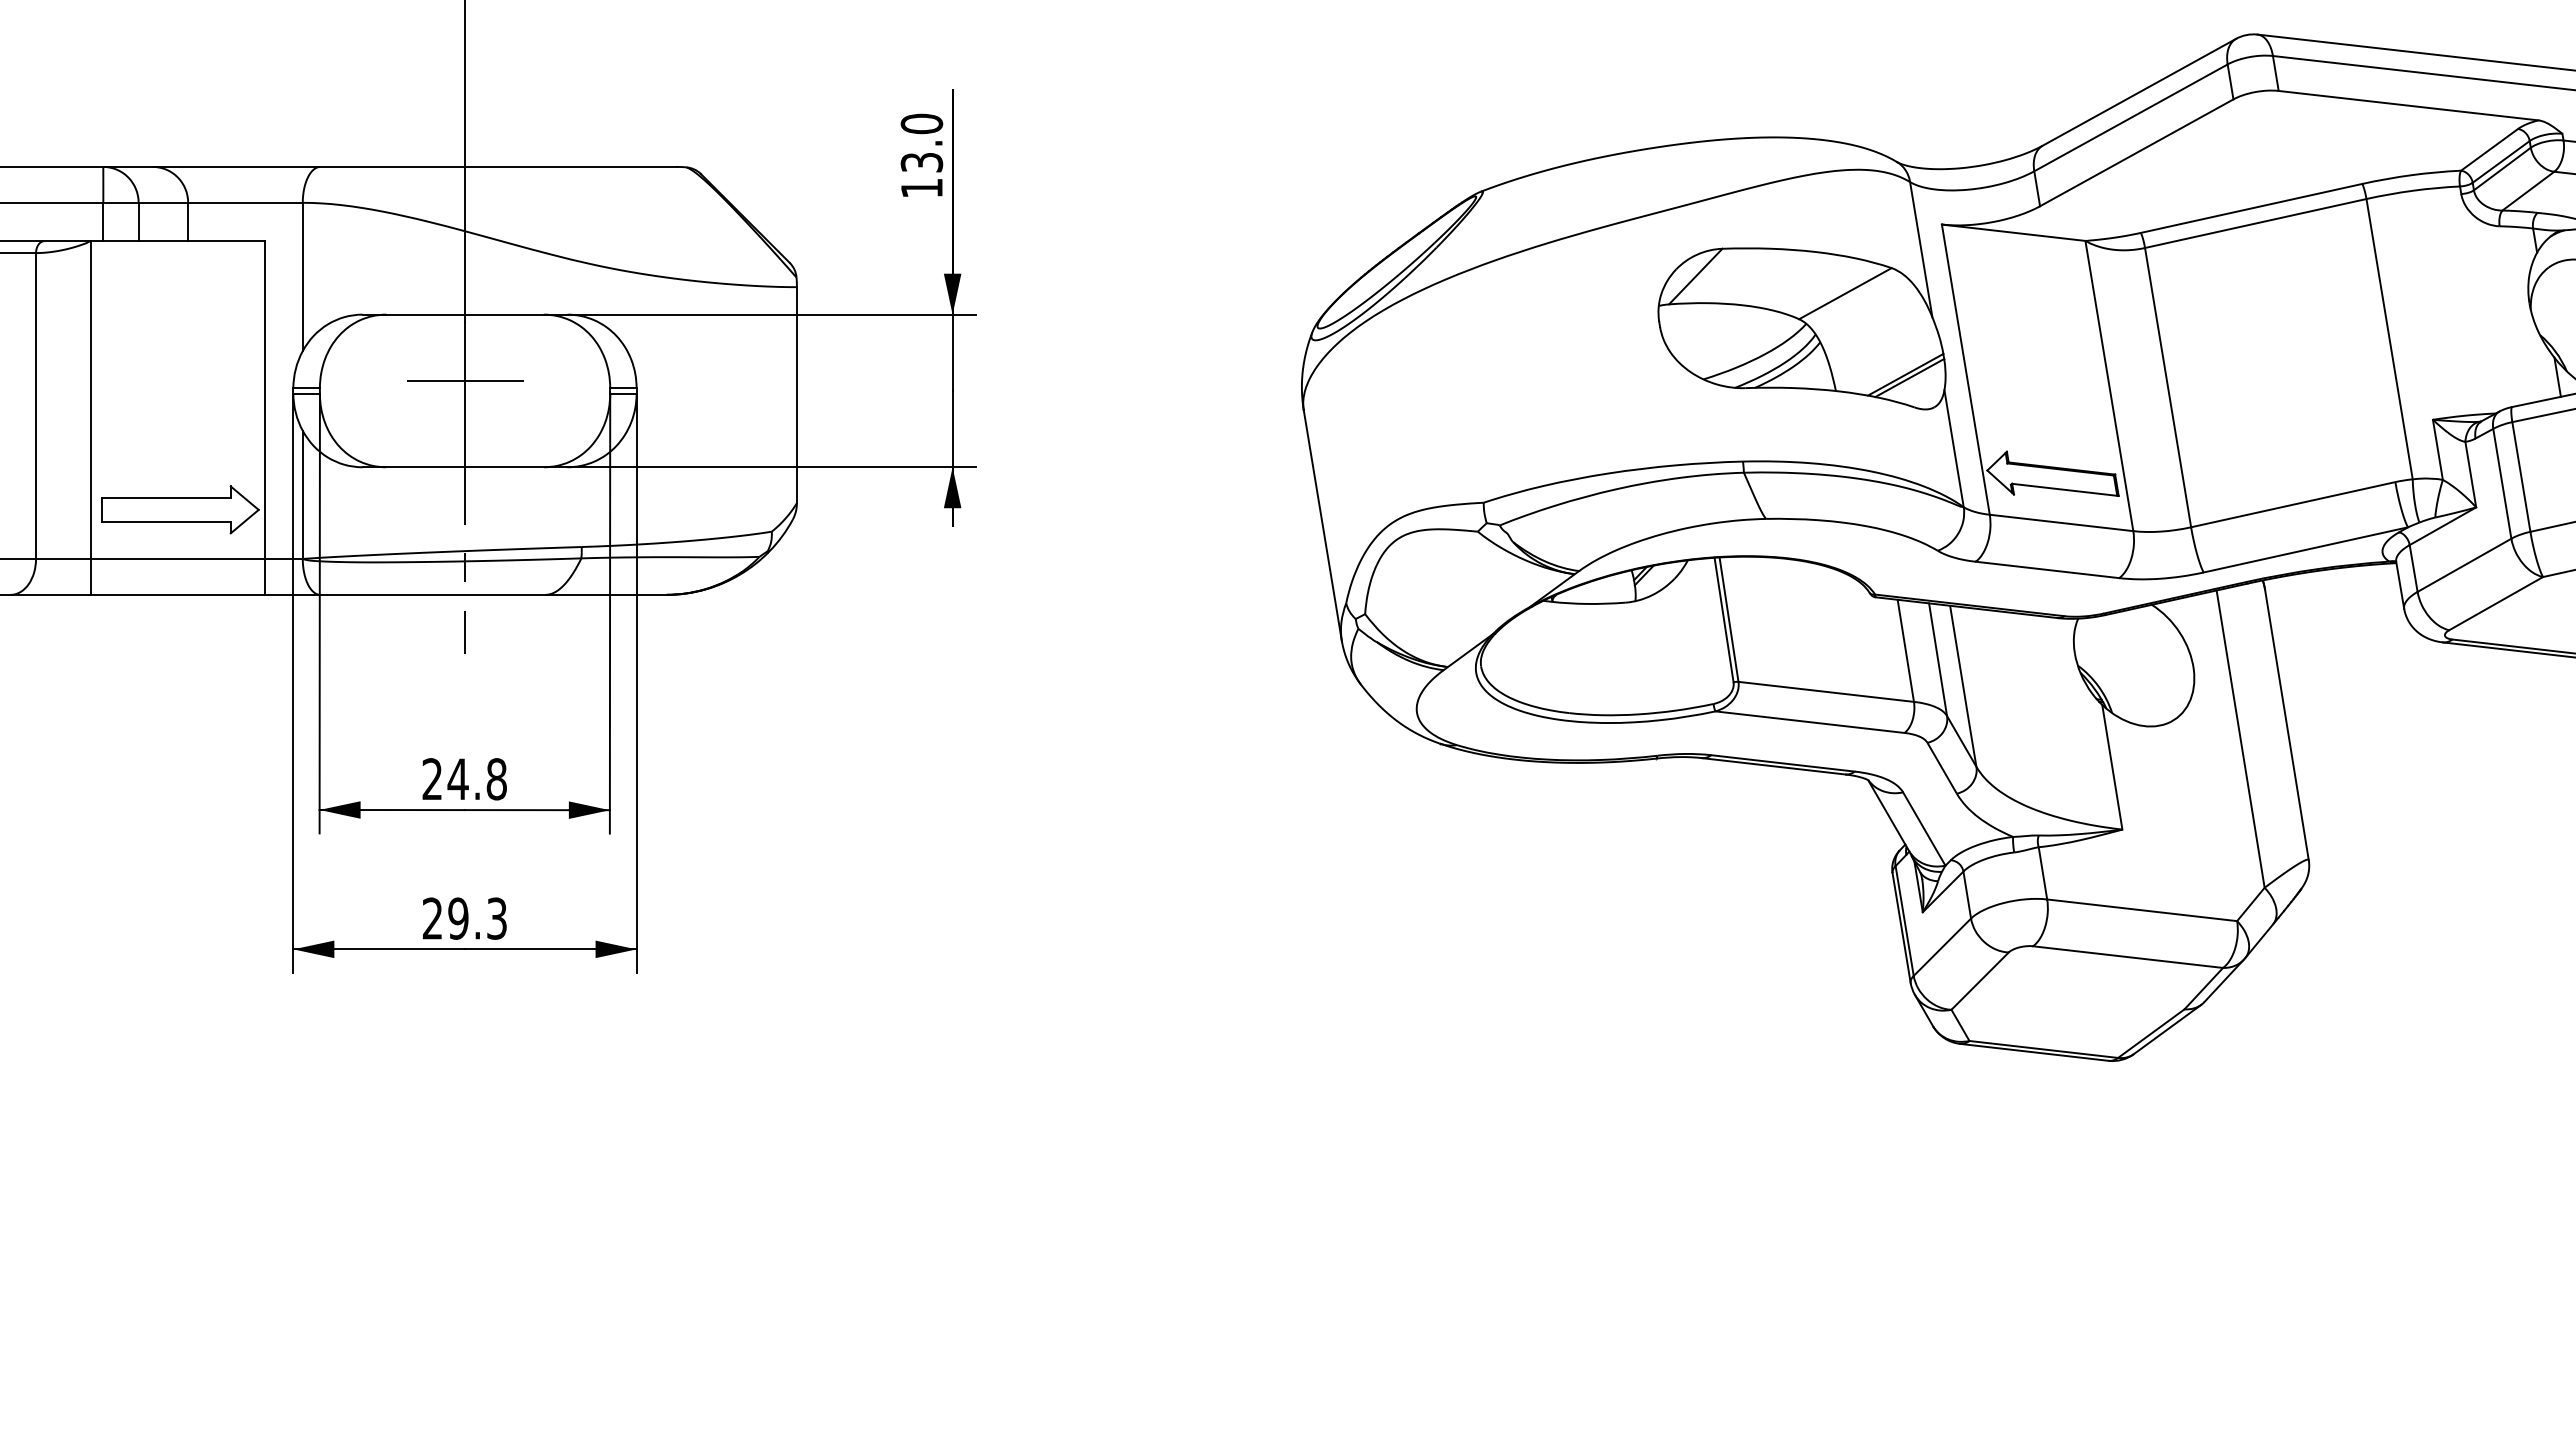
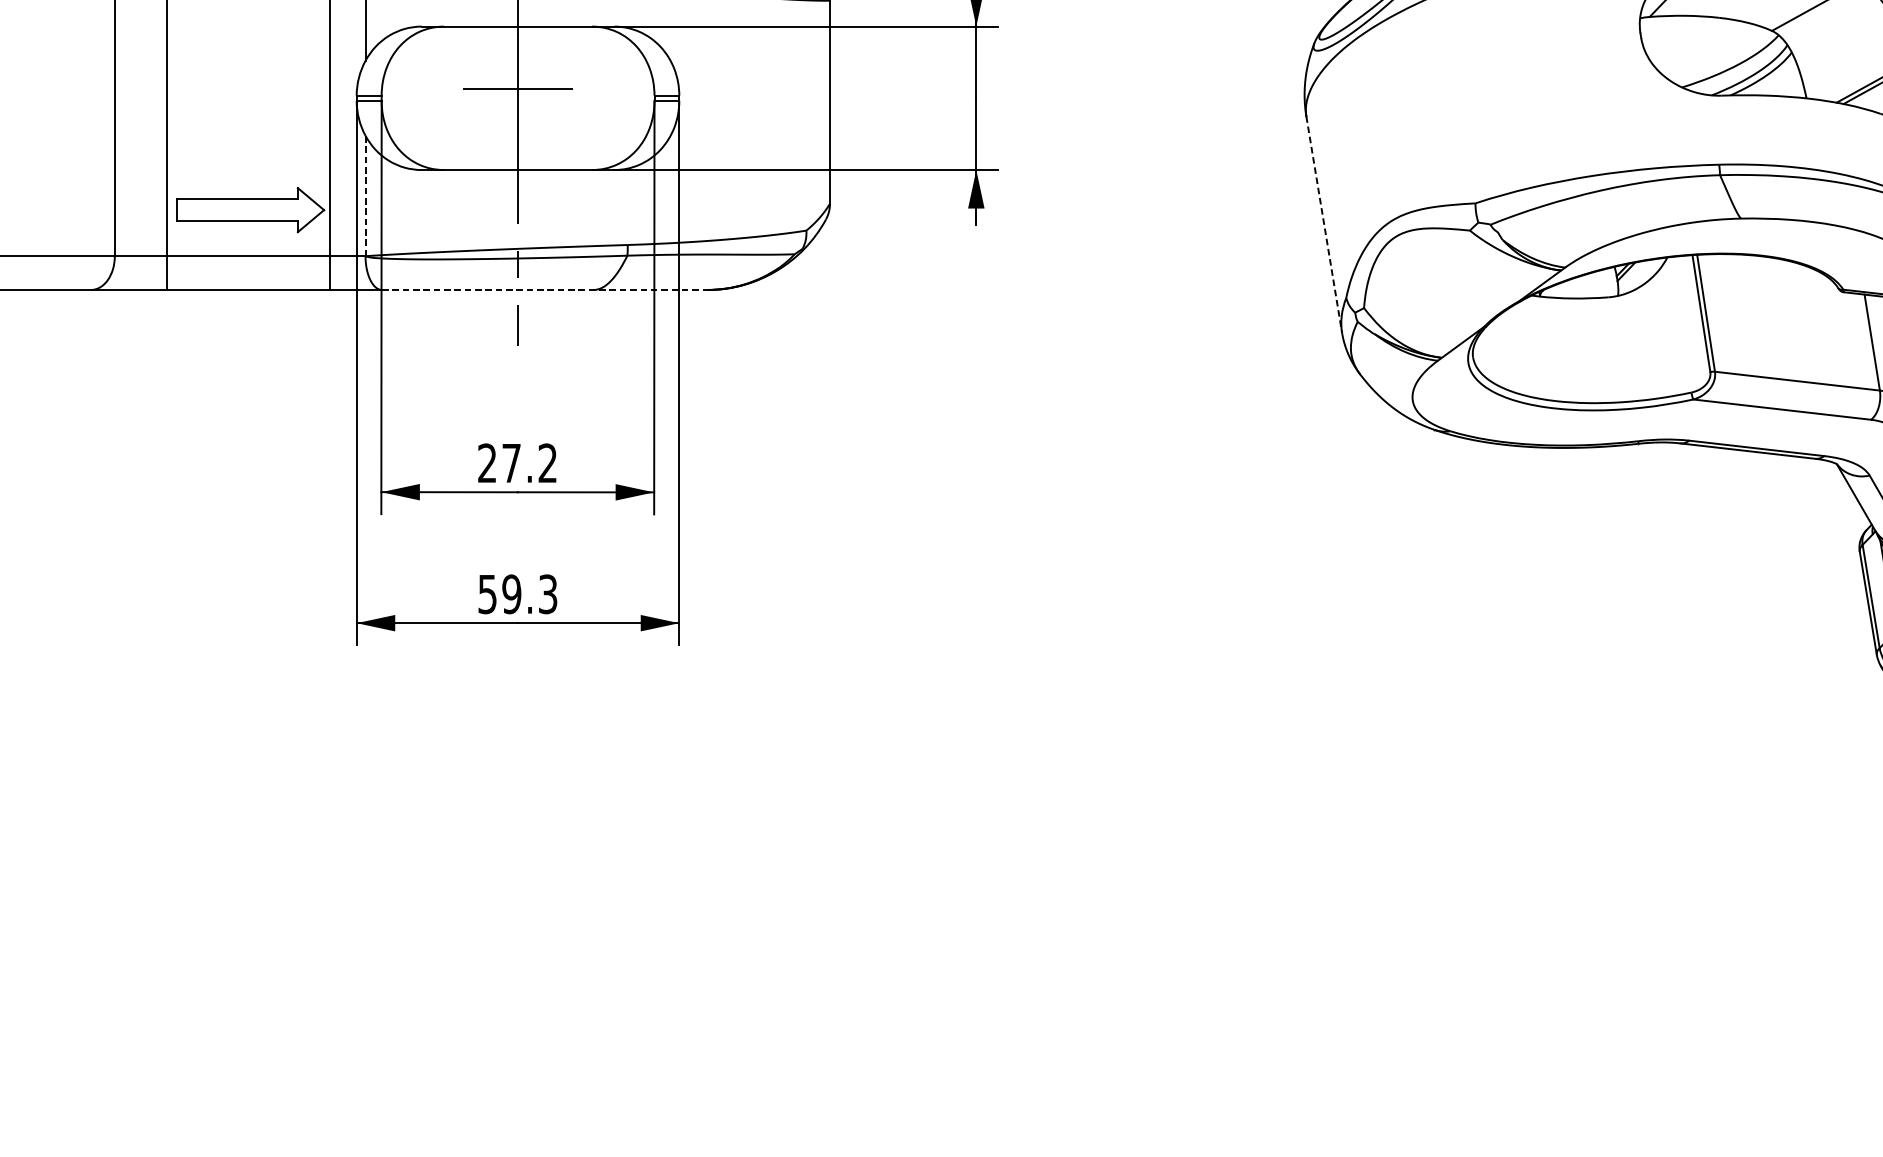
line: (302, 494) -> (365, 195), solid -> dashed
line: (1322, 525) -> (1323, 224), solid -> dashed
line: (493, 594) -> (544, 289), solid -> dashed
text: (476, 779) -> (528, 463), 24.8 -> 27.2
text: (432, 918) -> (487, 594), 29.3 -> 59.3

